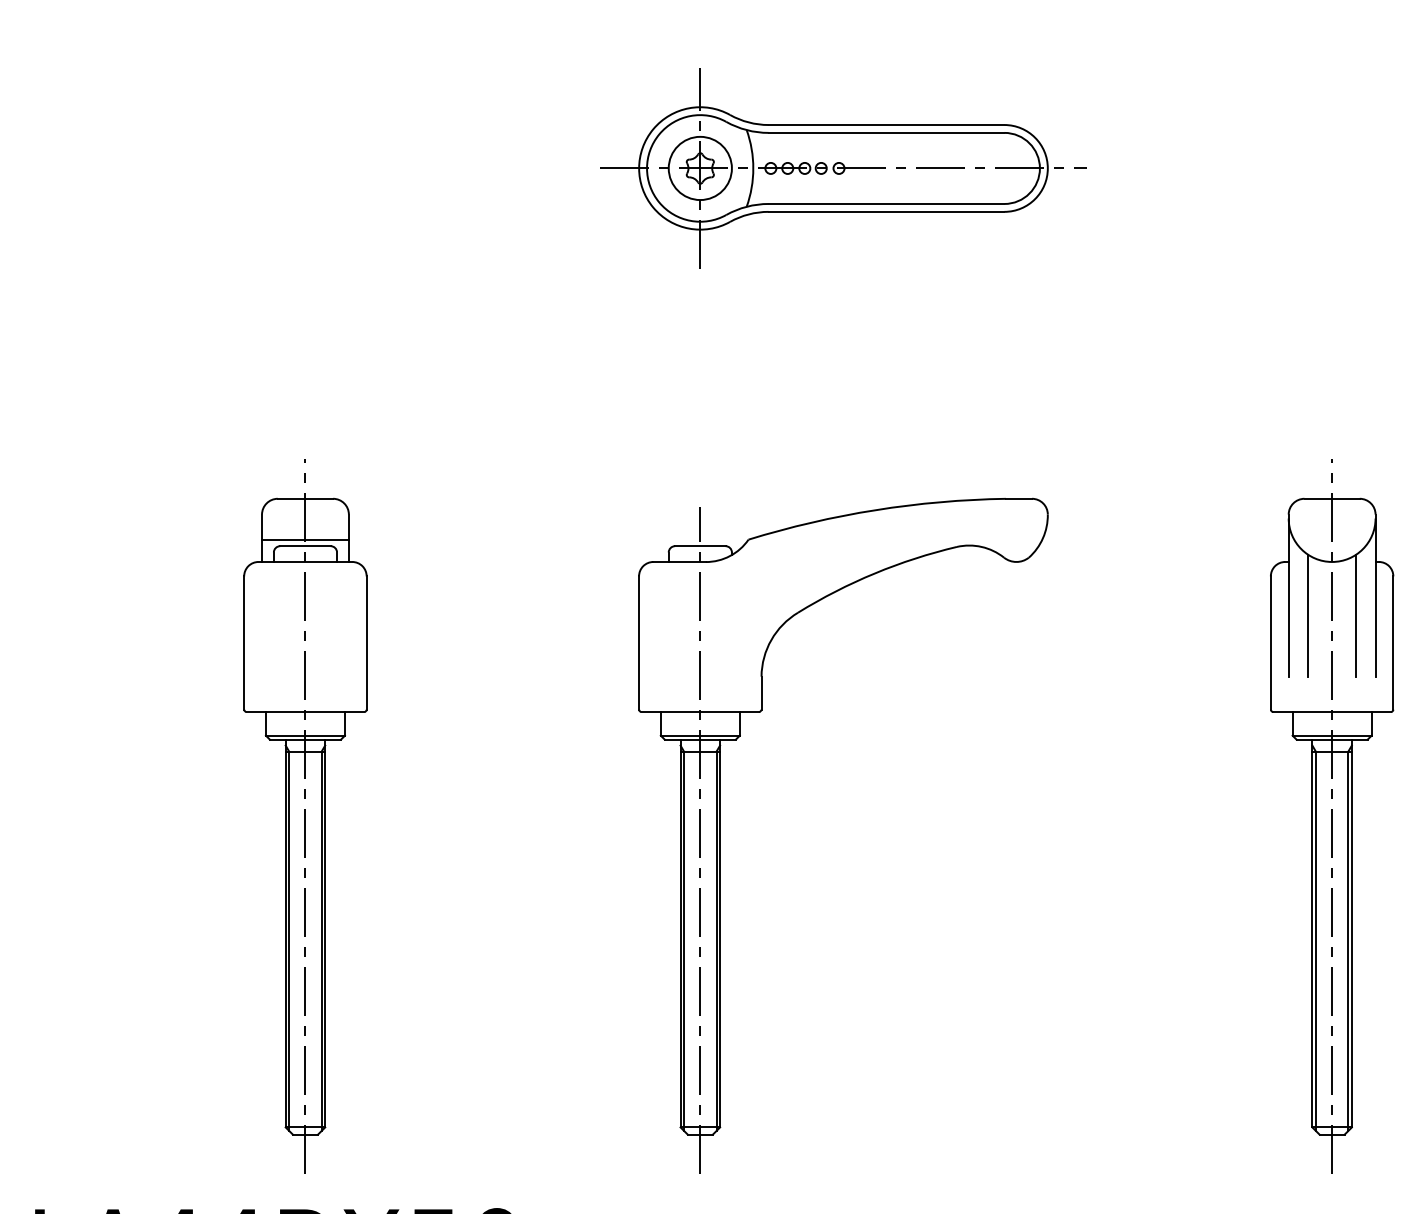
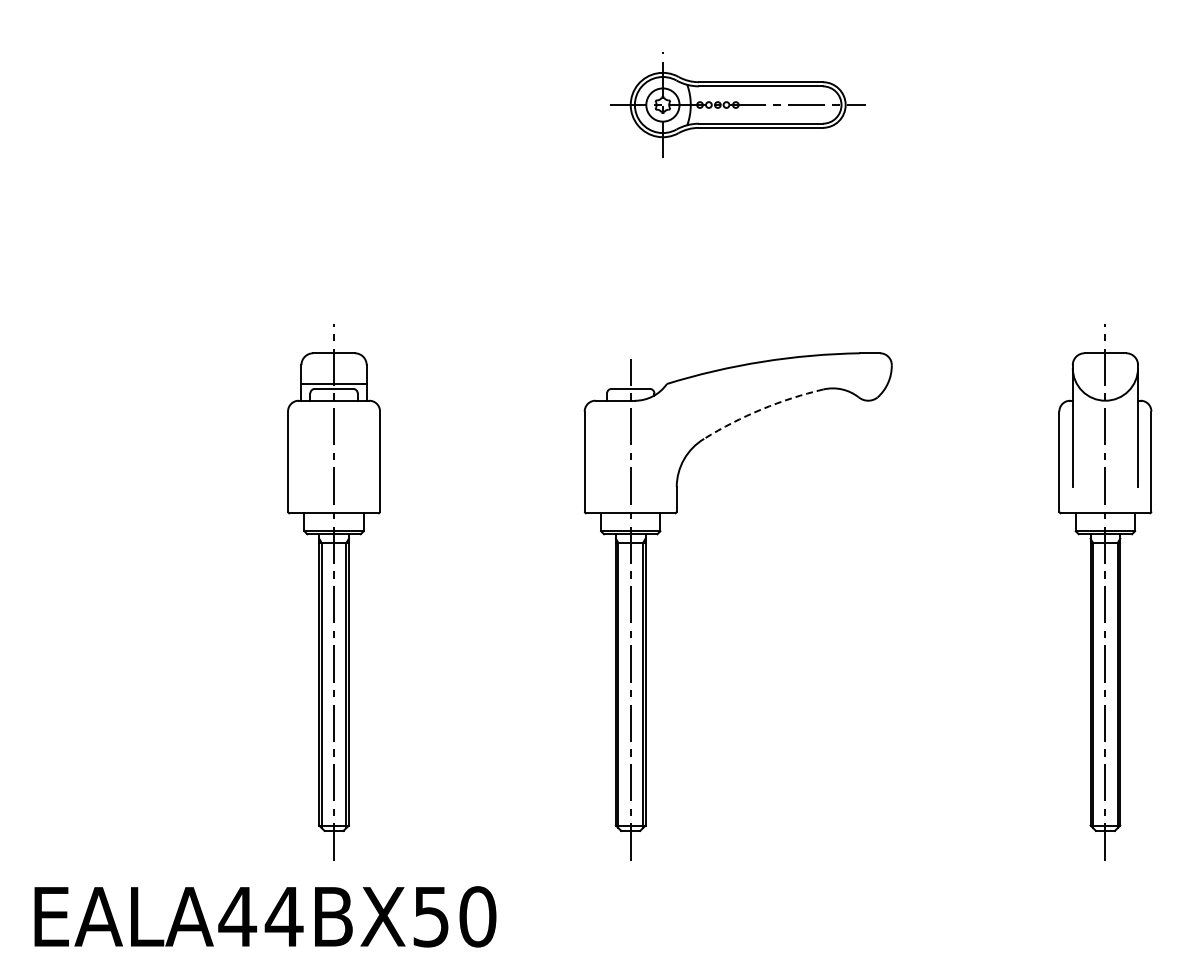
part: (842, 167) -> (737, 104), size x0.7
arc: (874, 573) -> (761, 409), solid -> dashed
line: (1308, 614) -> (1087, 440), removed
line: (1356, 614) -> (1123, 440), removed

